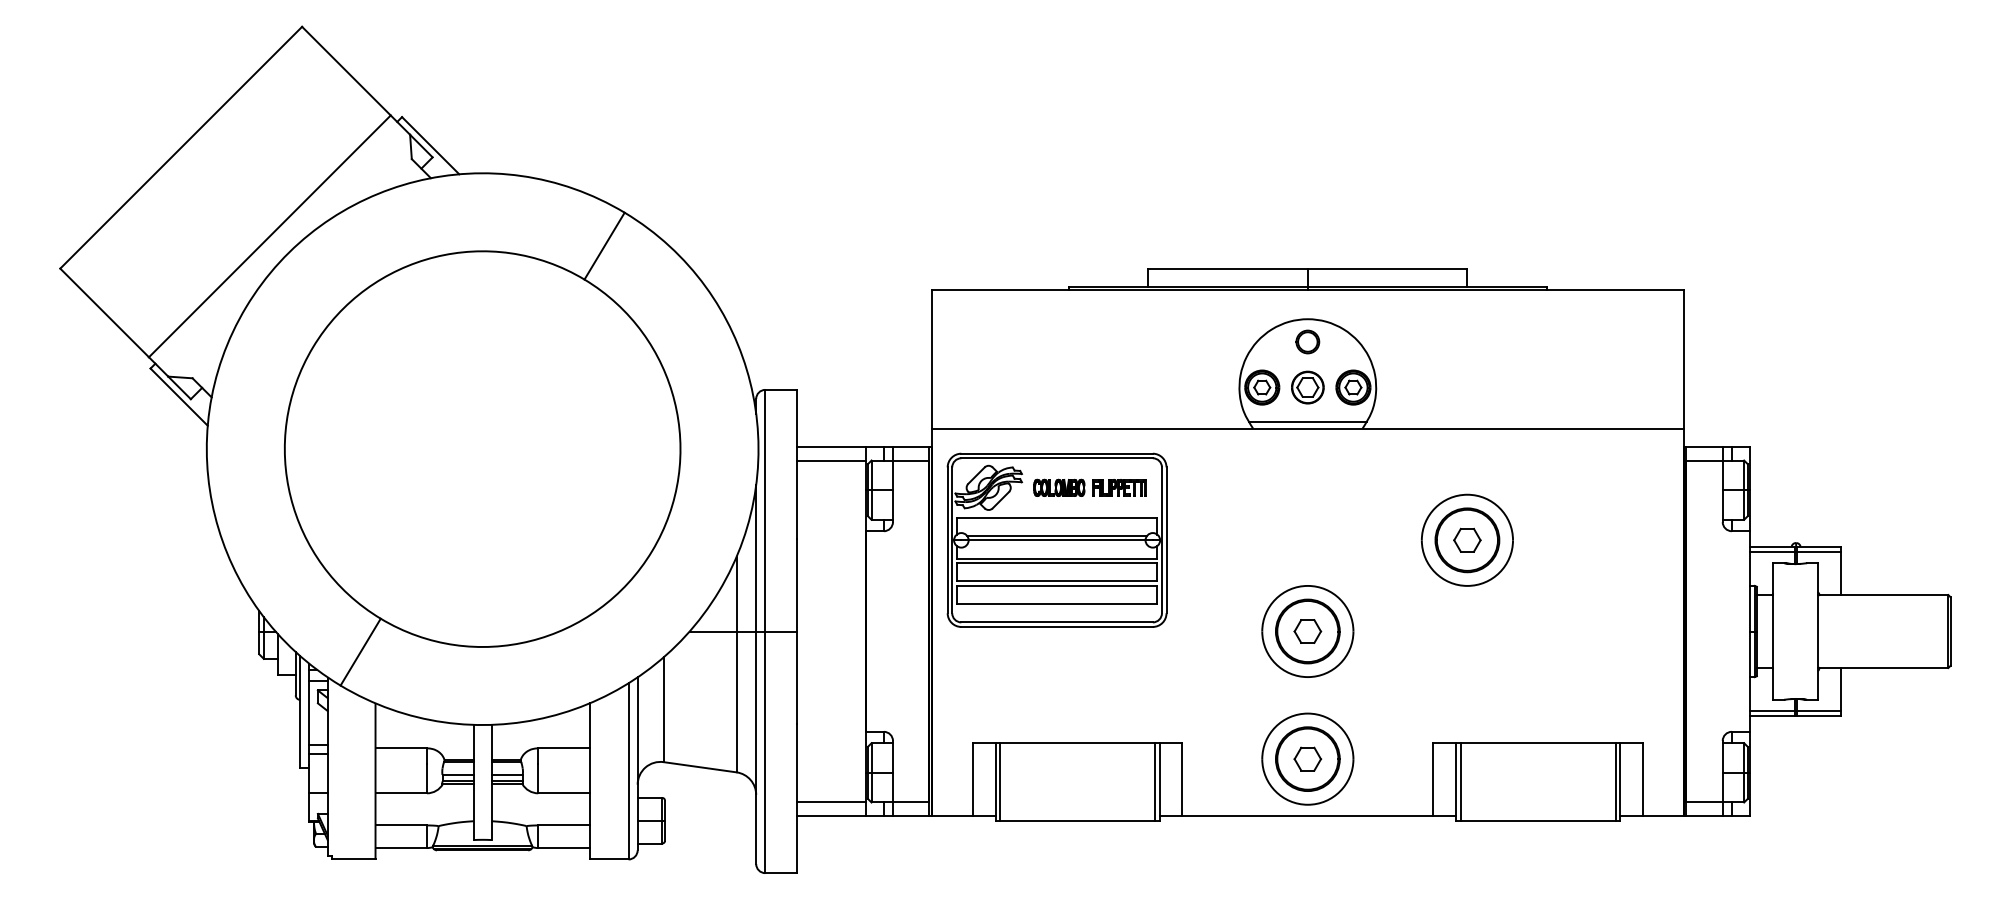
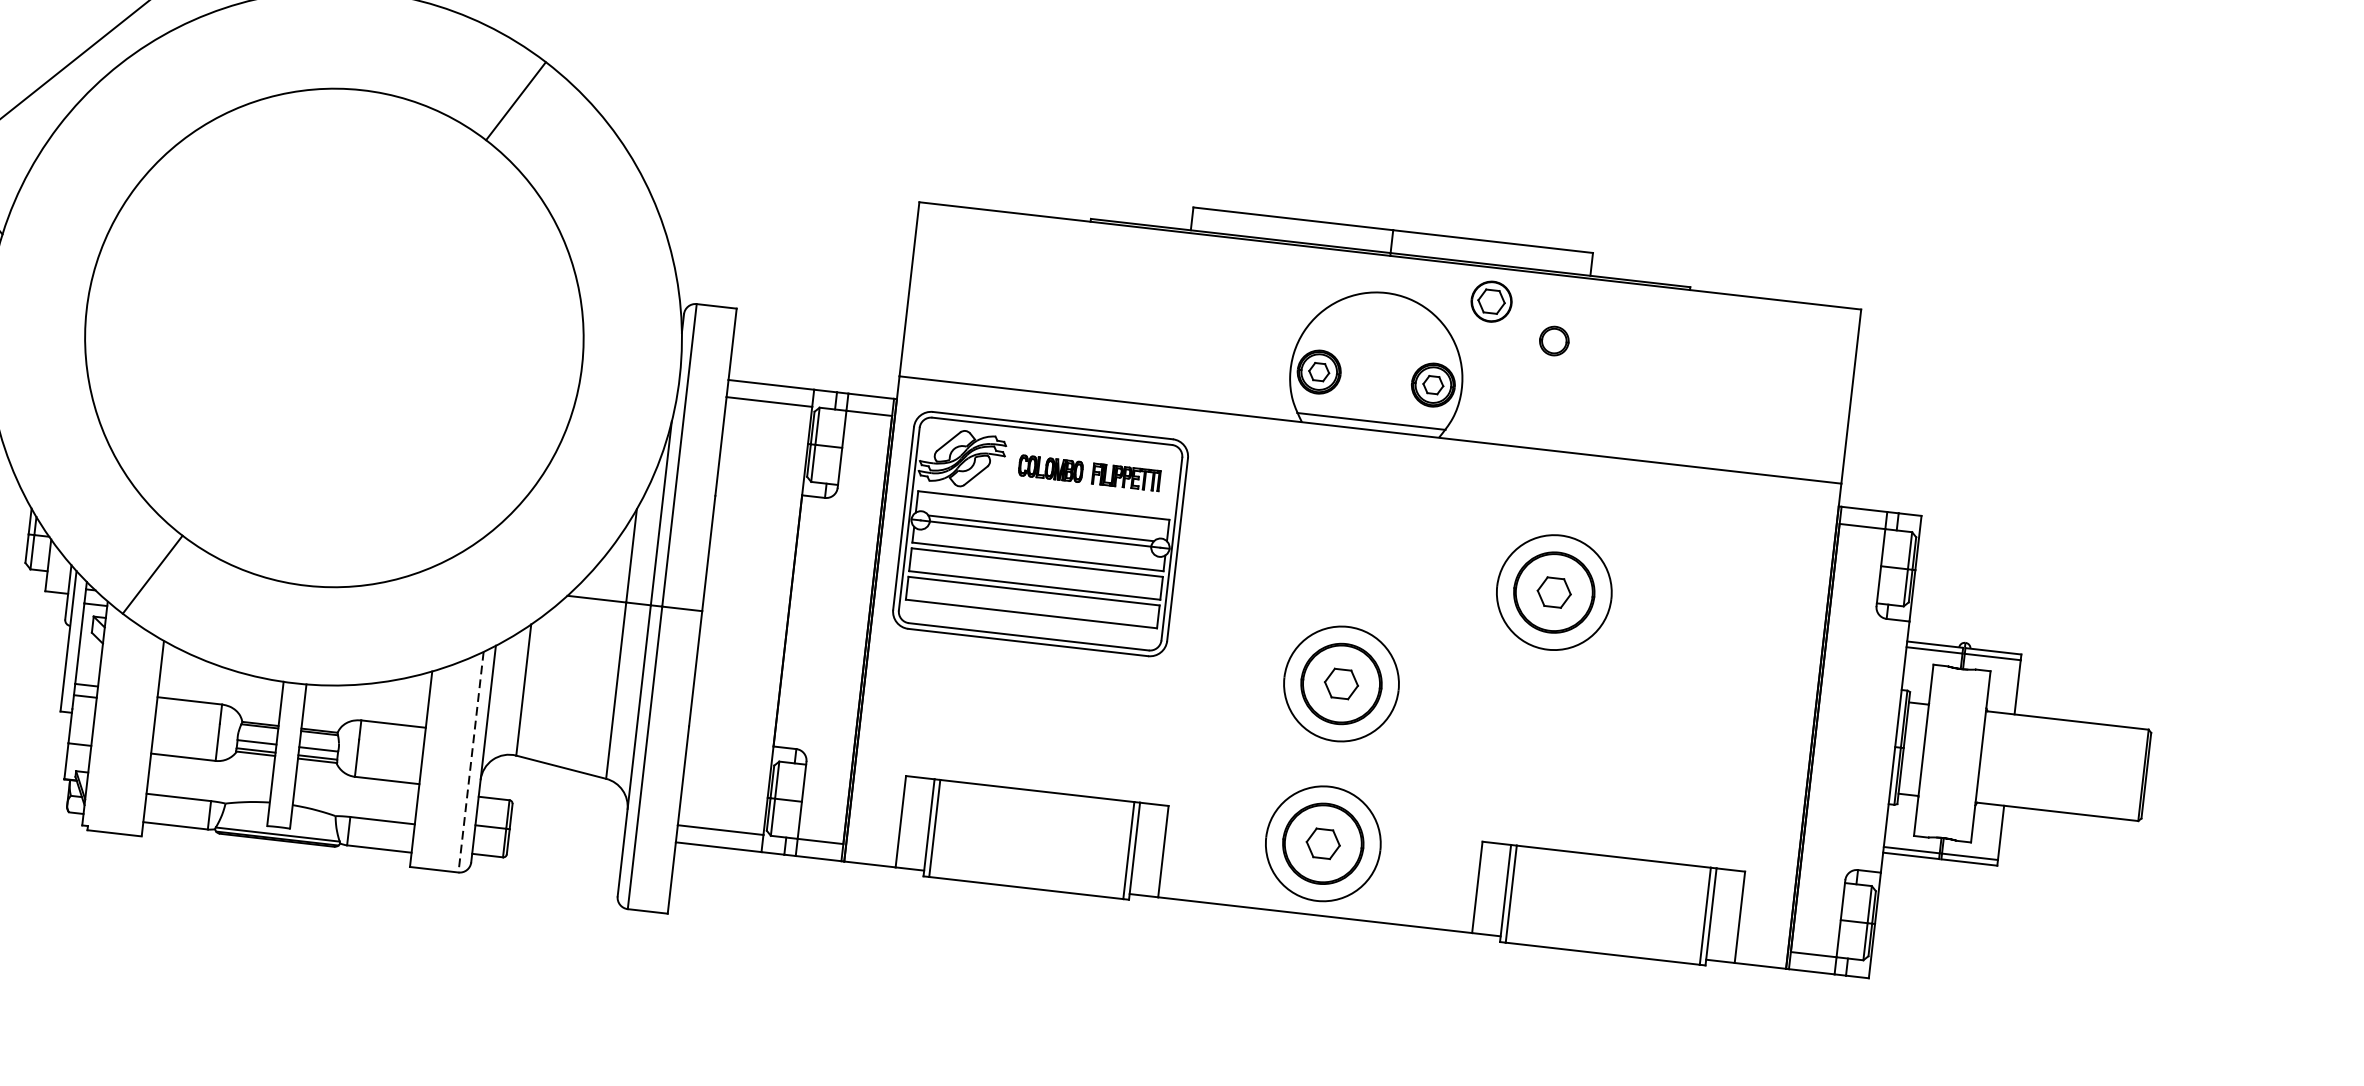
part: (1307, 341) -> (1553, 340), moved
part: (1307, 387) -> (1491, 301), moved
line: (628, 771) -> (470, 762), solid -> dashed

